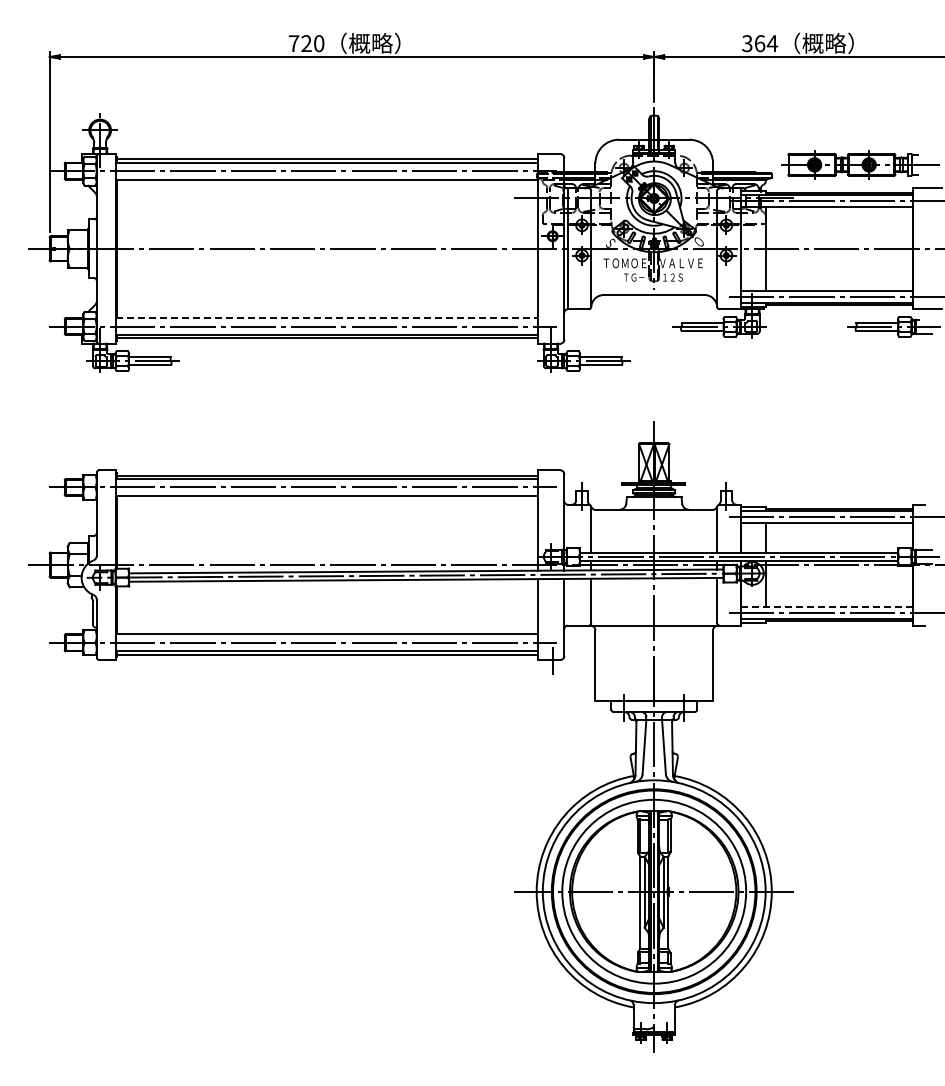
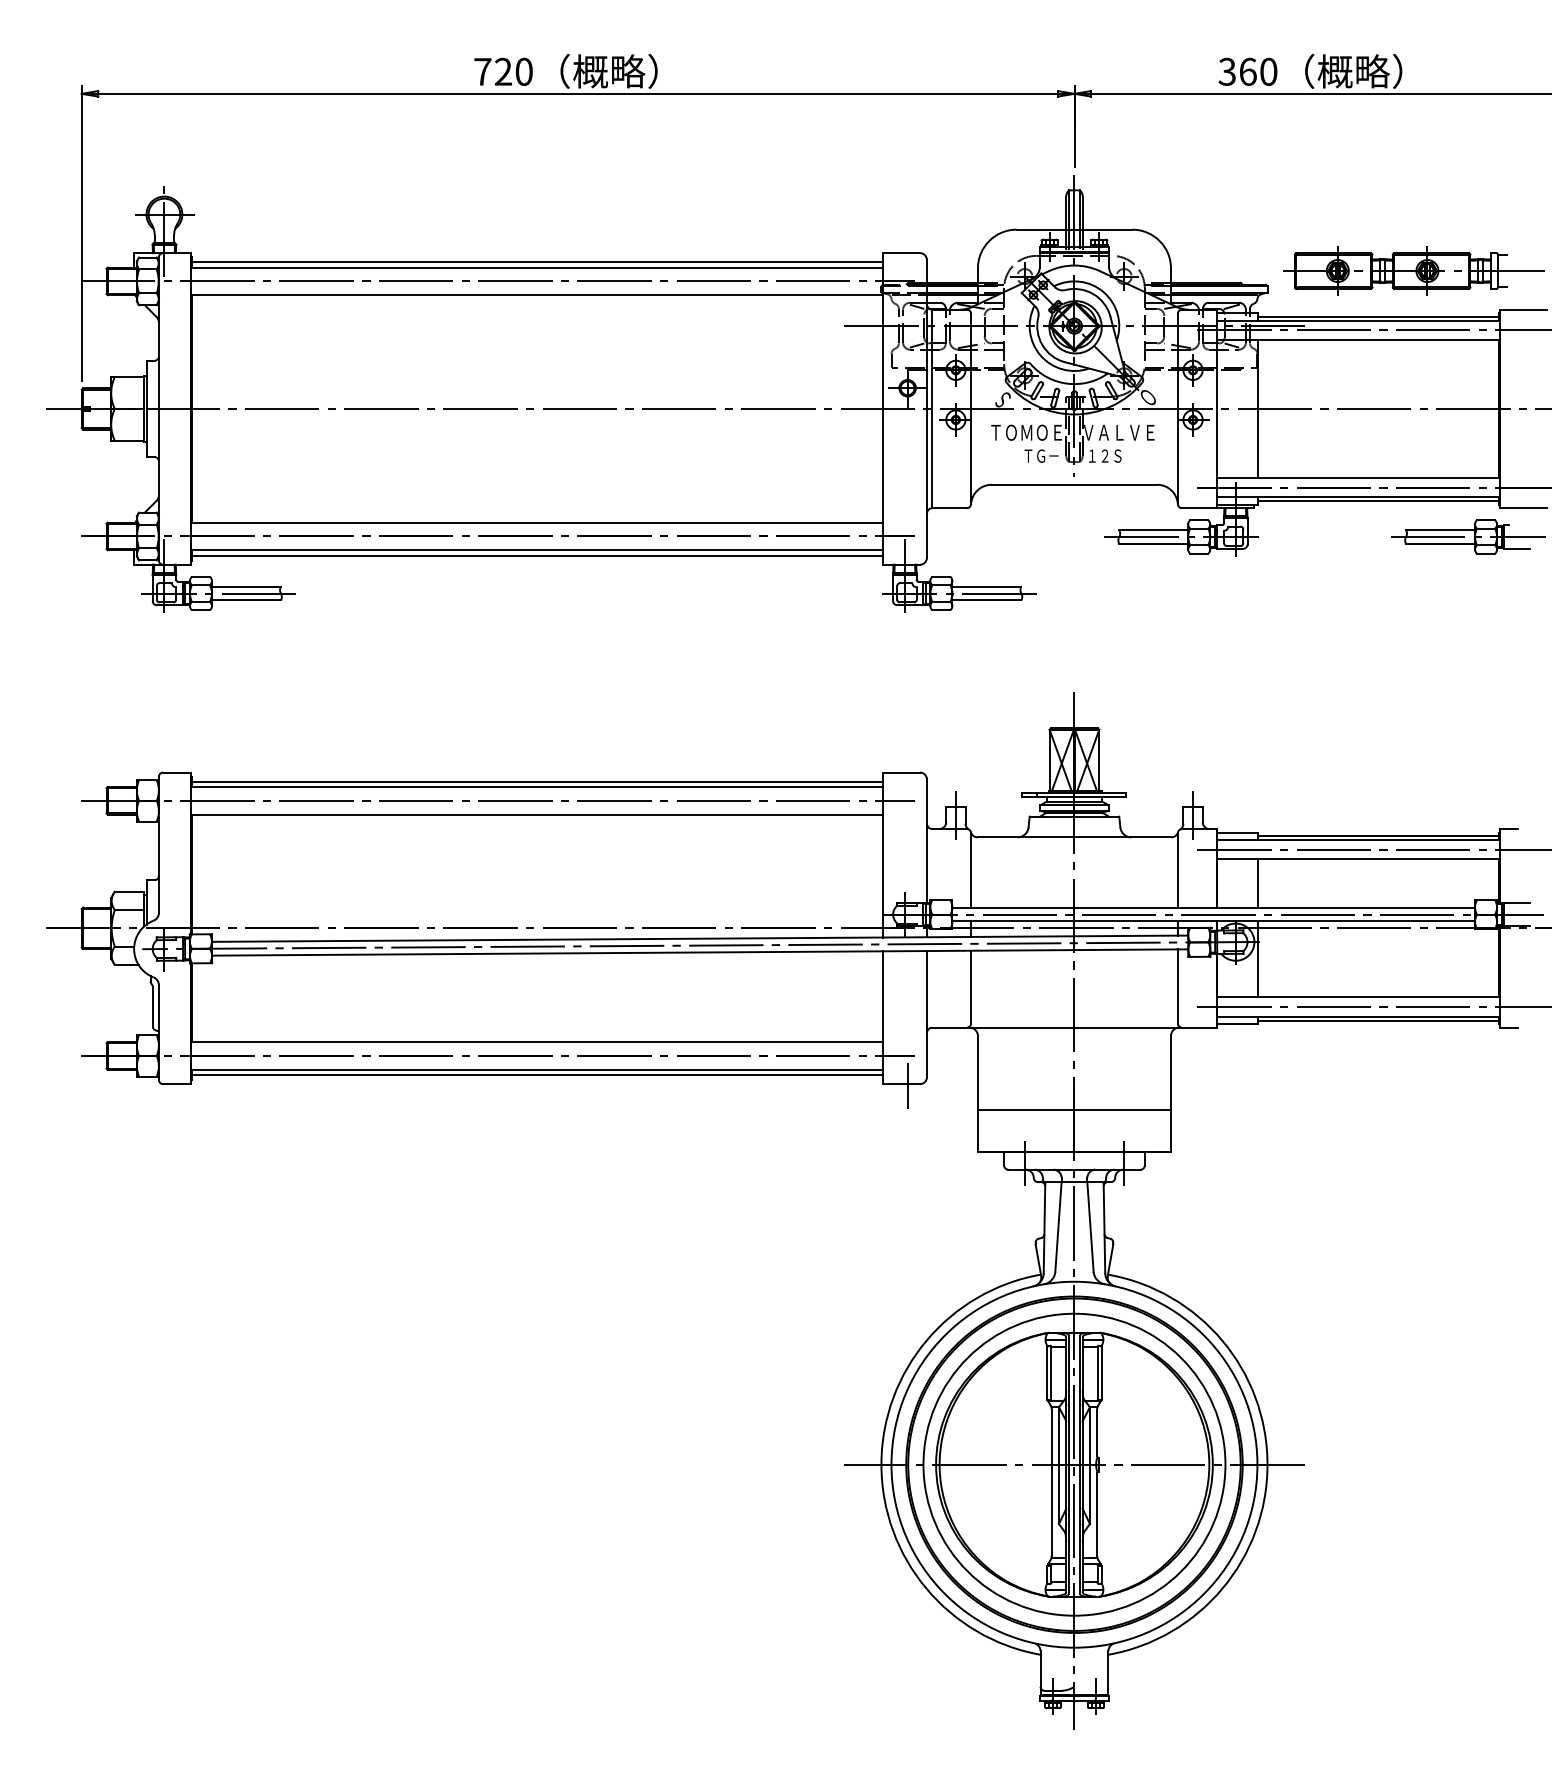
text: (772, 43) -> (1268, 71), 364 -> 360
line: (326, 318) -> (536, 523), dashed -> solid
line: (827, 607) -> (1359, 997), dashed -> solid
line: (654, 675) -> (1074, 1109), added

